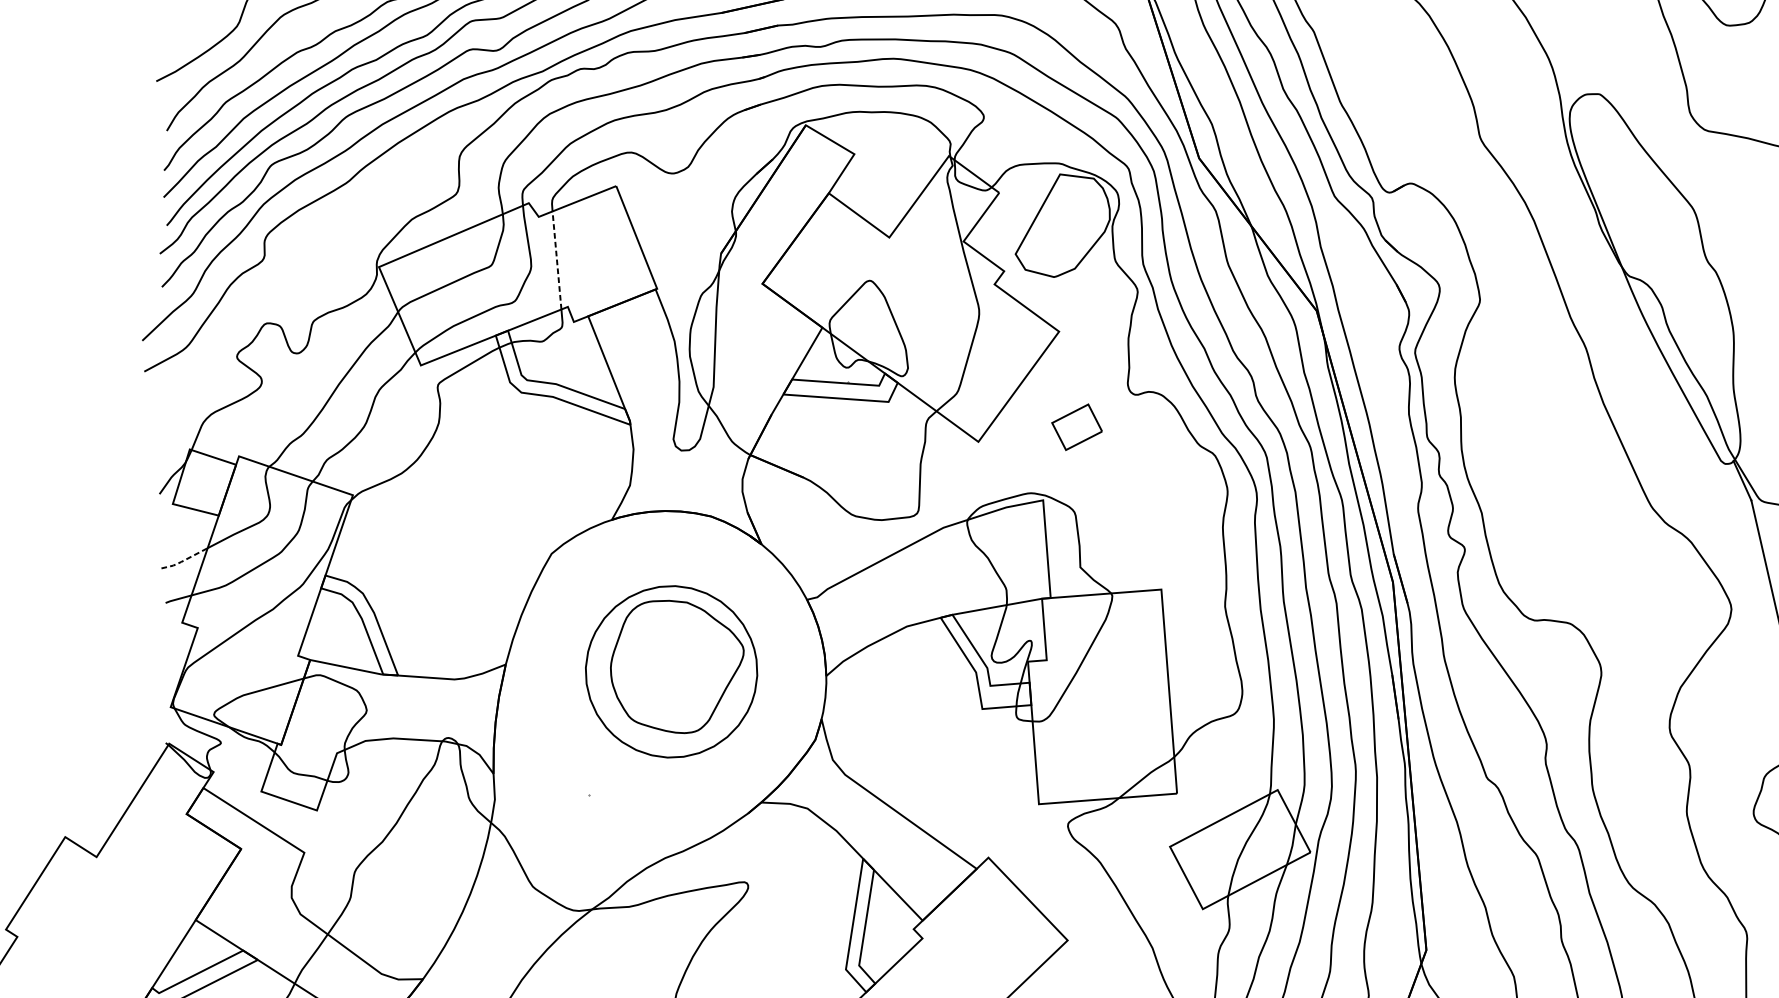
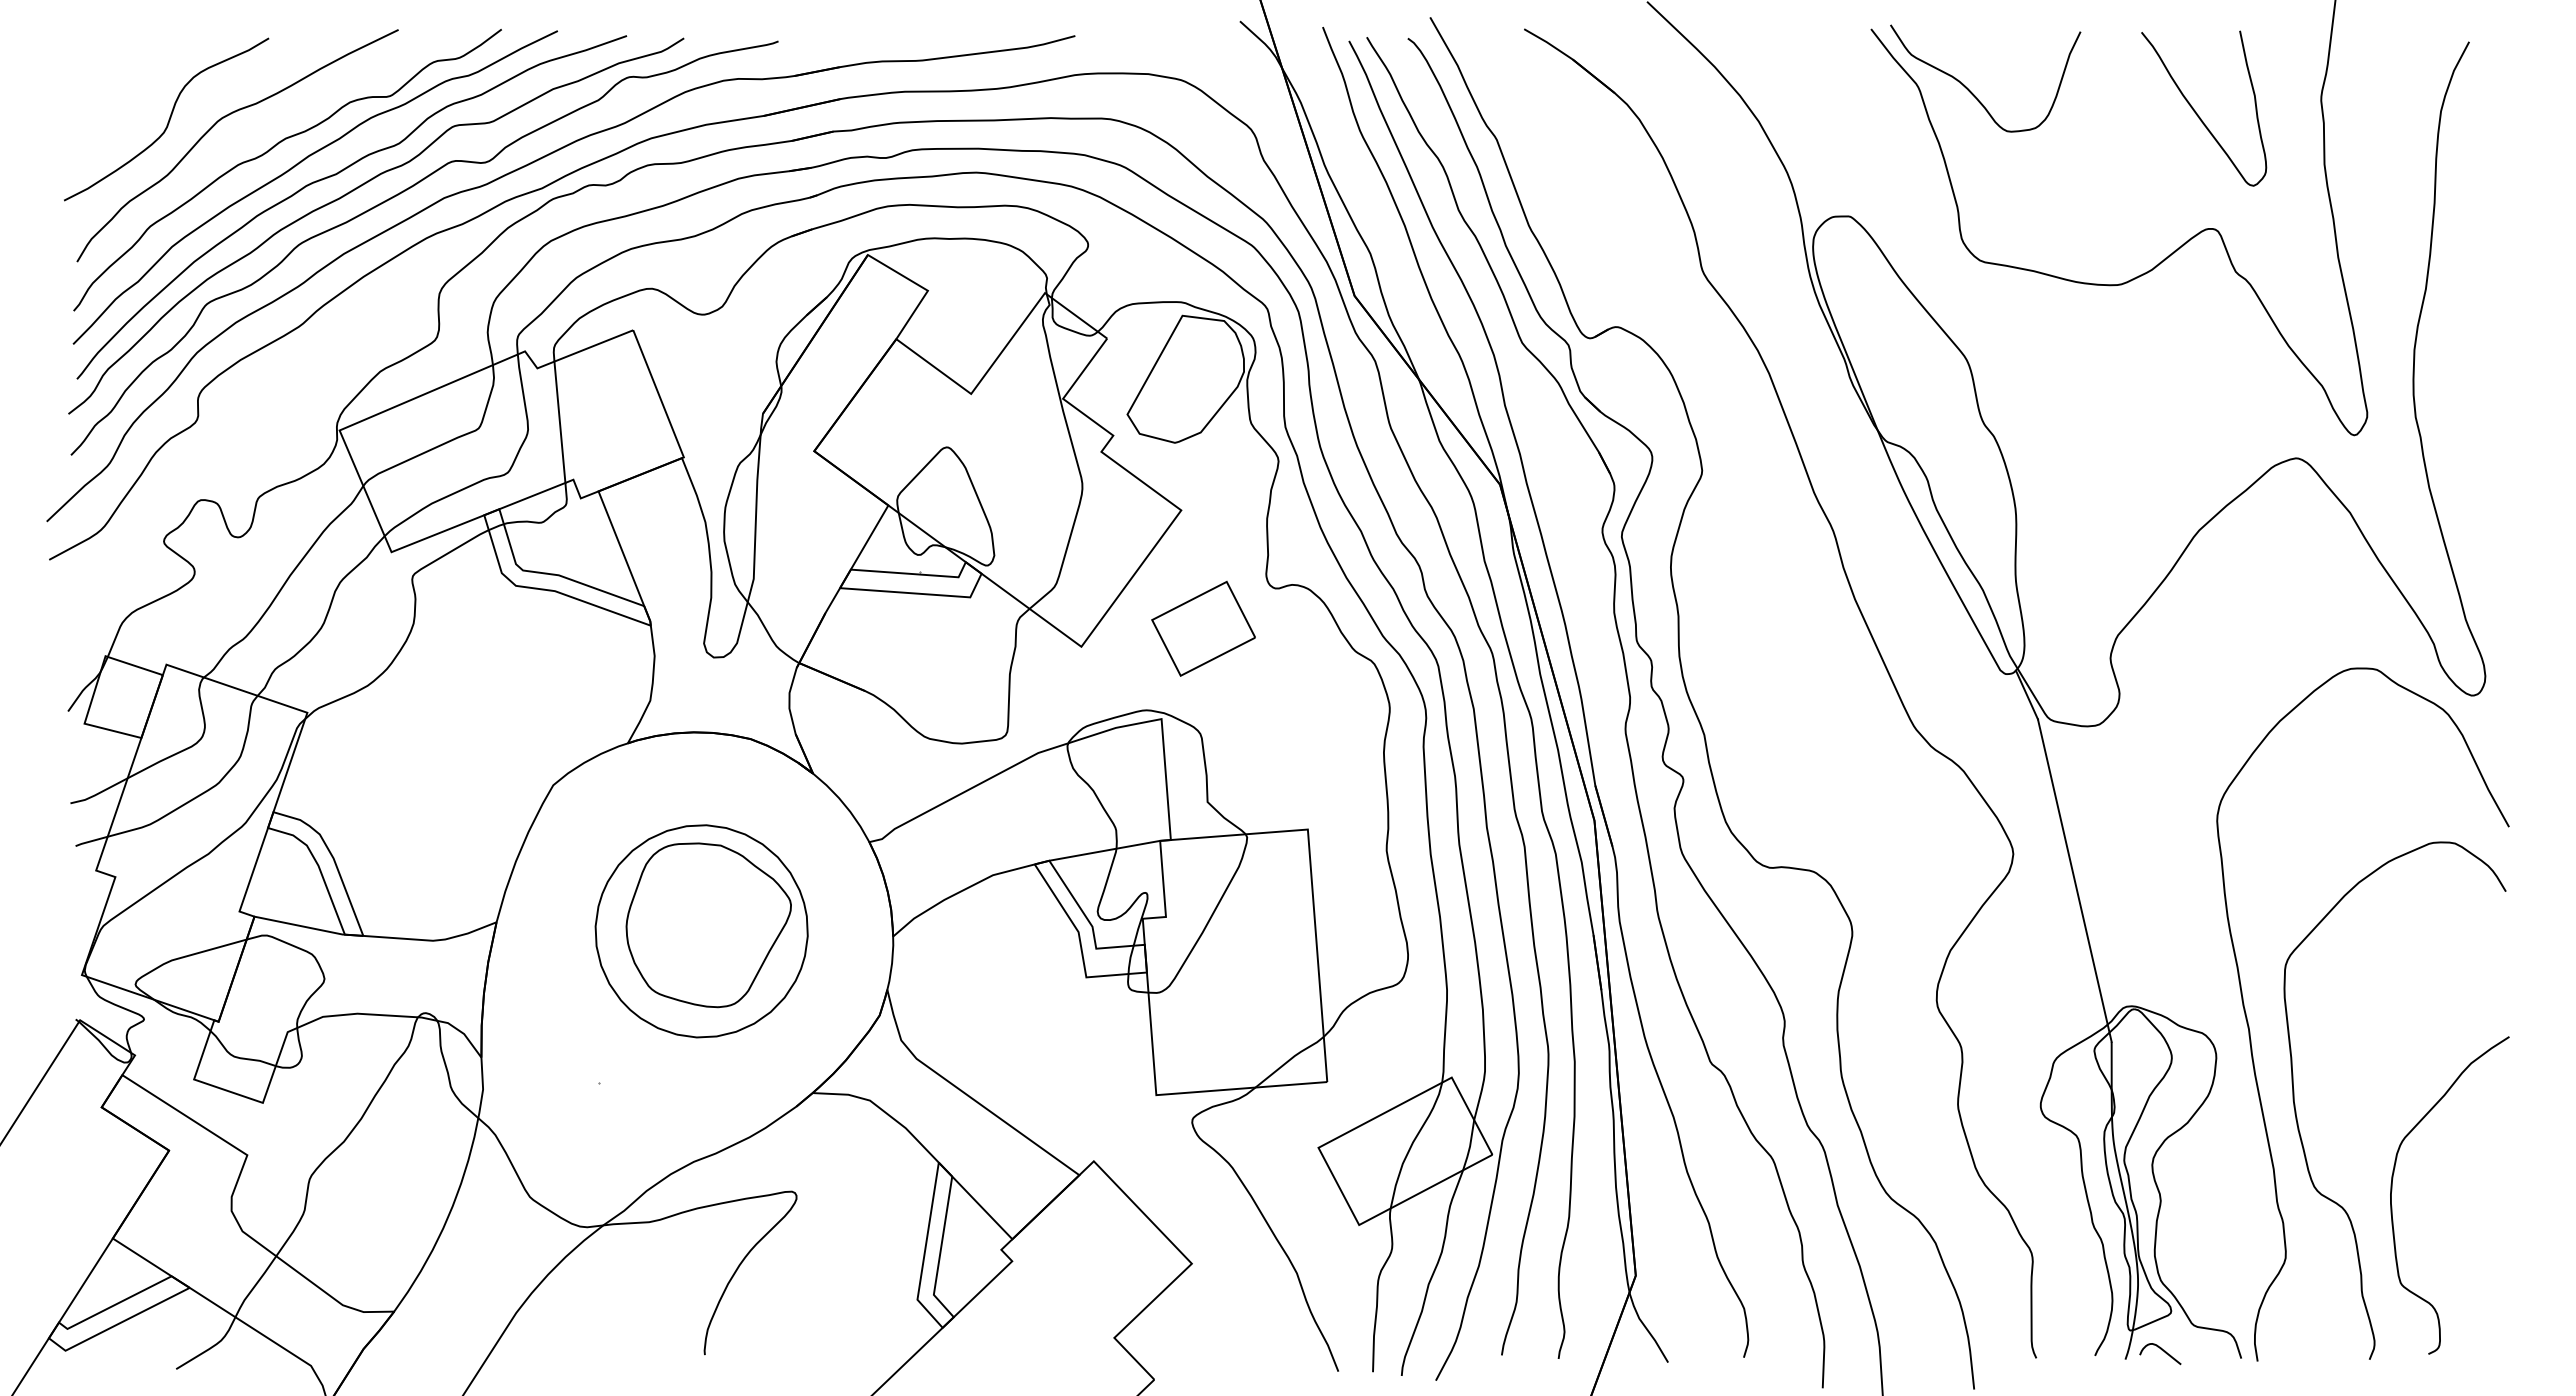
line: (556, 260) -> (559, 422), dashed -> solid
part: (1077, 427) -> (1203, 628), size x1.67
line: (184, 560) -> (98, 793), dashed -> solid

